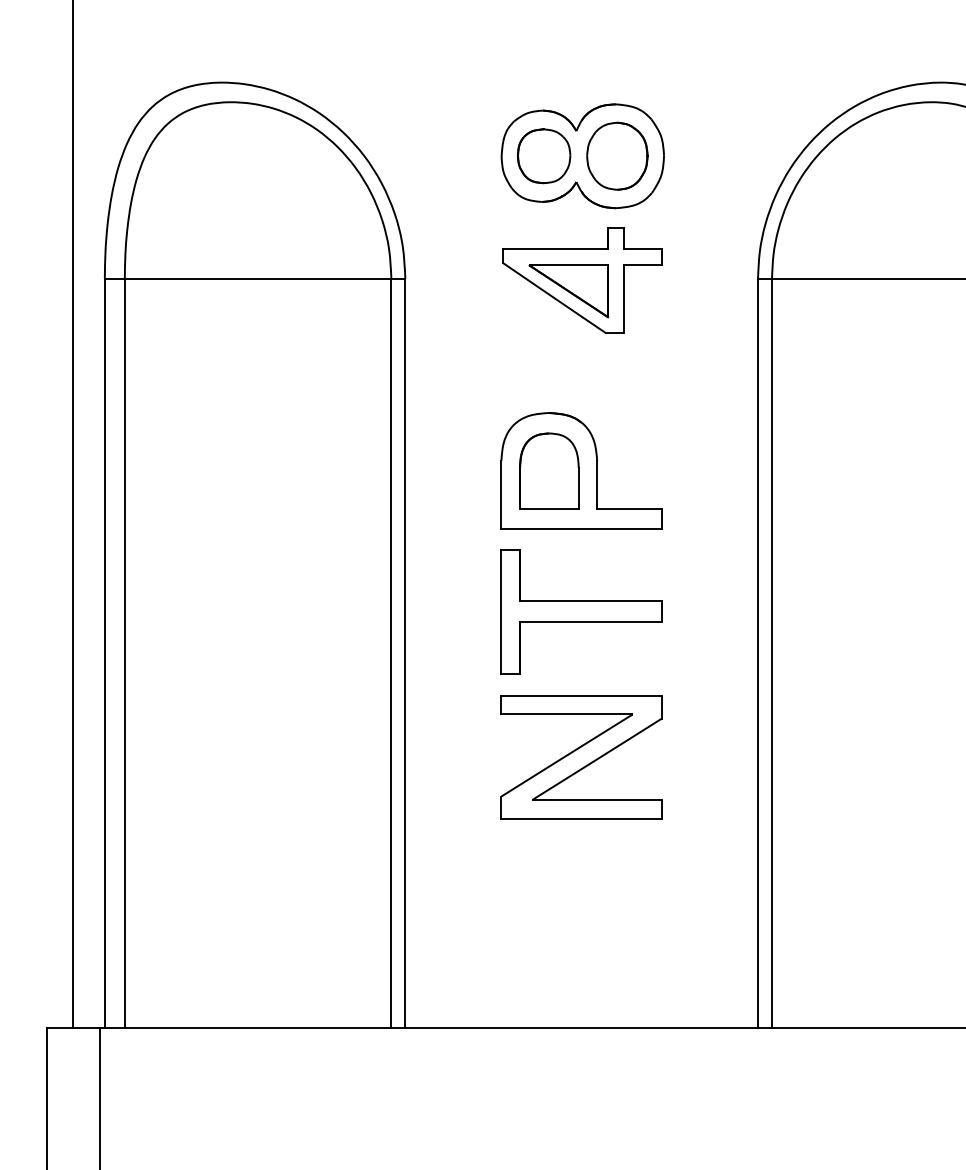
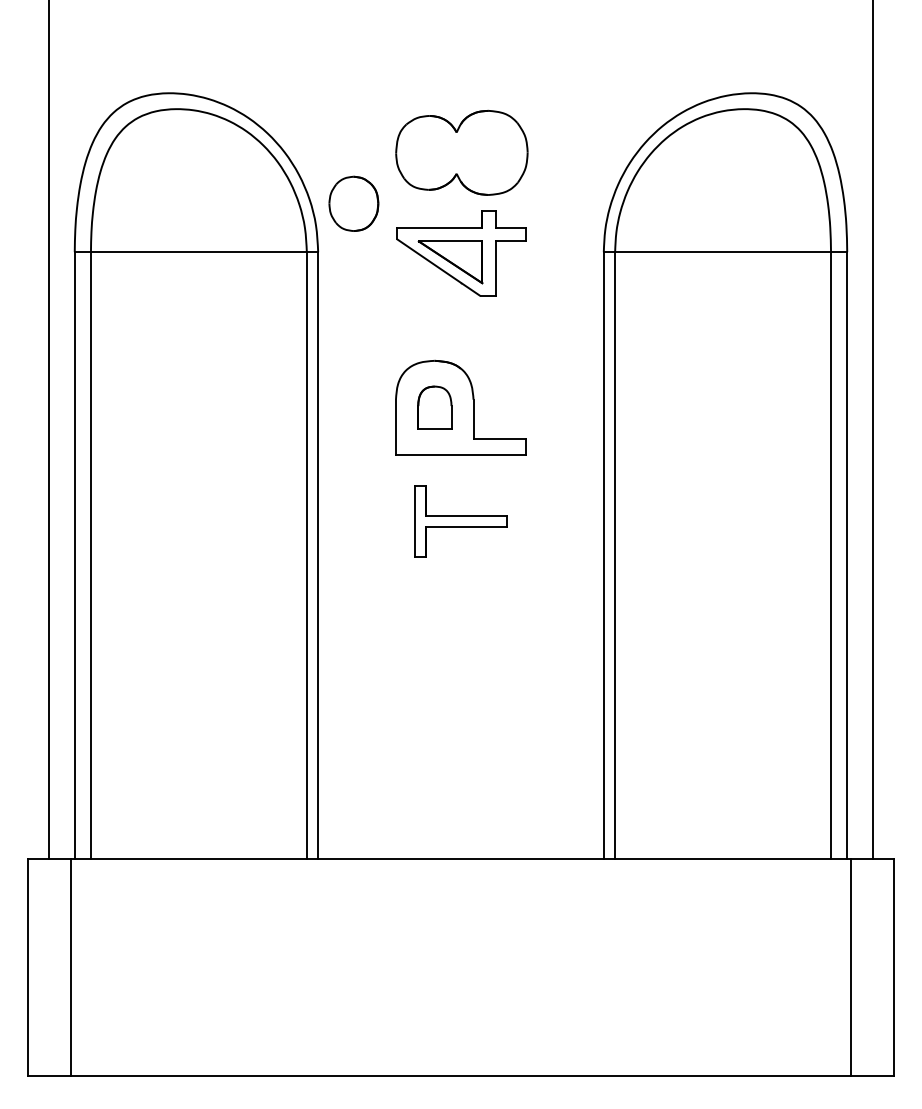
part: (544, 155) -> (430, 152), removed
part: (616, 155) -> (353, 203), moved
part: (548, 470) -> (434, 407), size x0.7
part: (581, 611) -> (460, 521), size x0.7
part: (581, 757) -> (460, 639), removed

